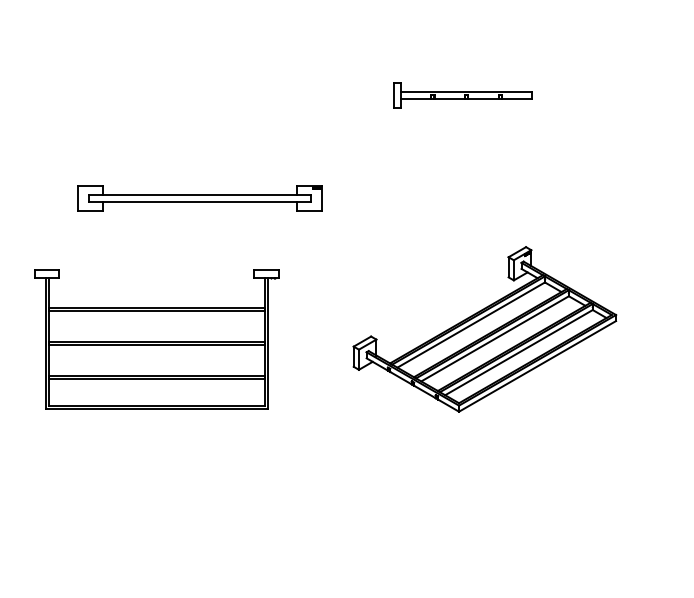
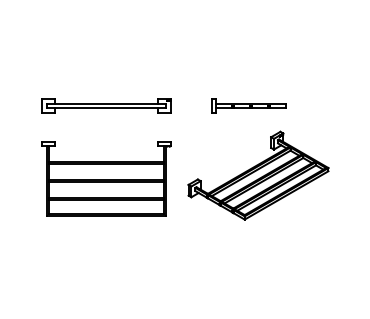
part: (462, 94) -> (248, 105), moved
part: (156, 338) -> (106, 178), moved

